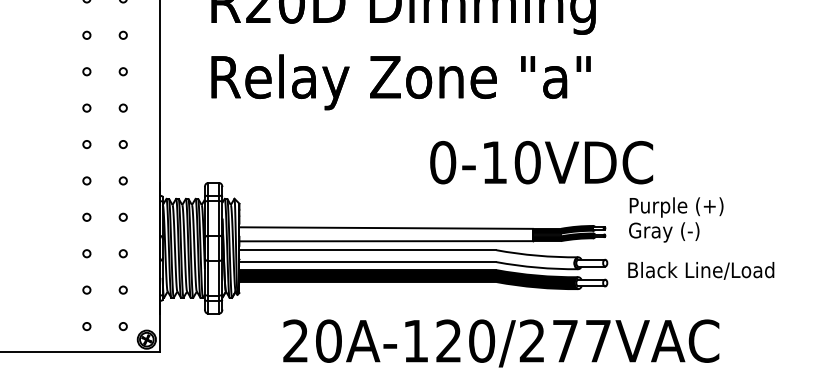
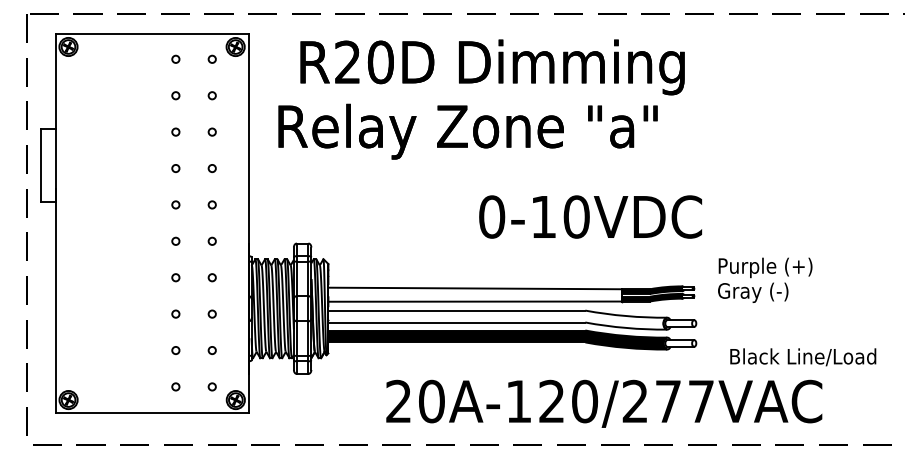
text: (400, 82) -> (467, 131), moved
text: (541, 162) -> (590, 216), moved
text: (701, 271) -> (803, 357), moved
text: (501, 343) -> (604, 403), moved

